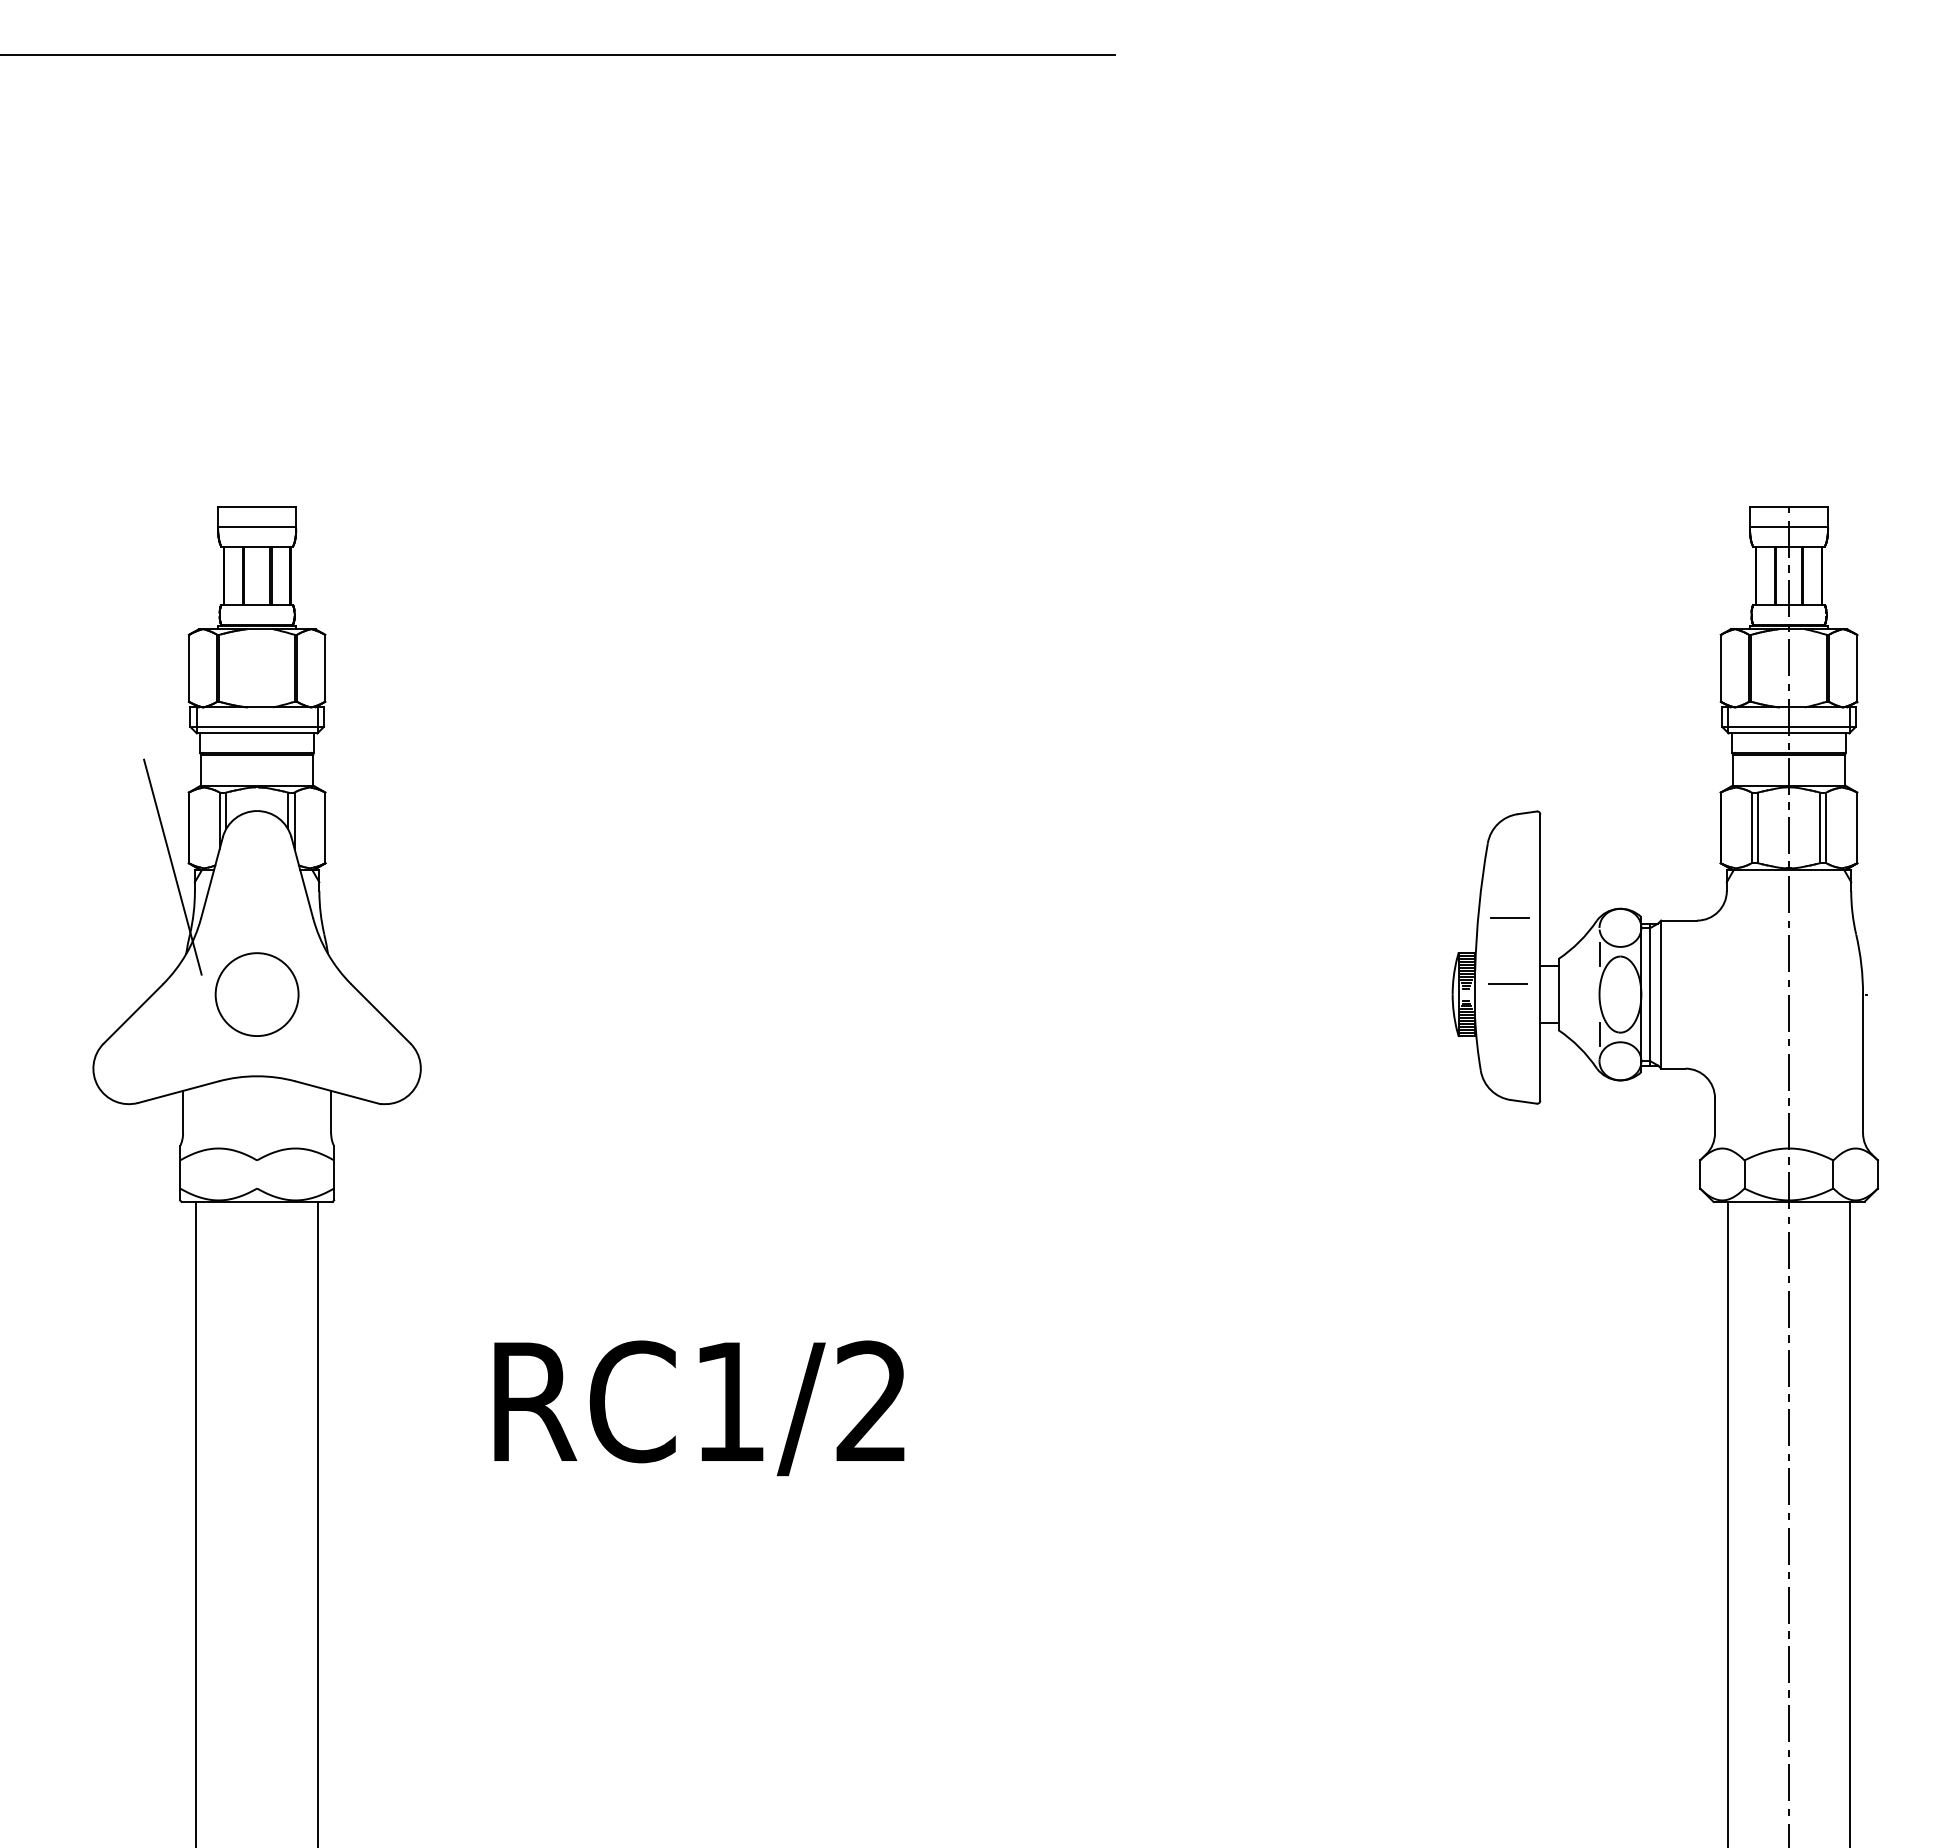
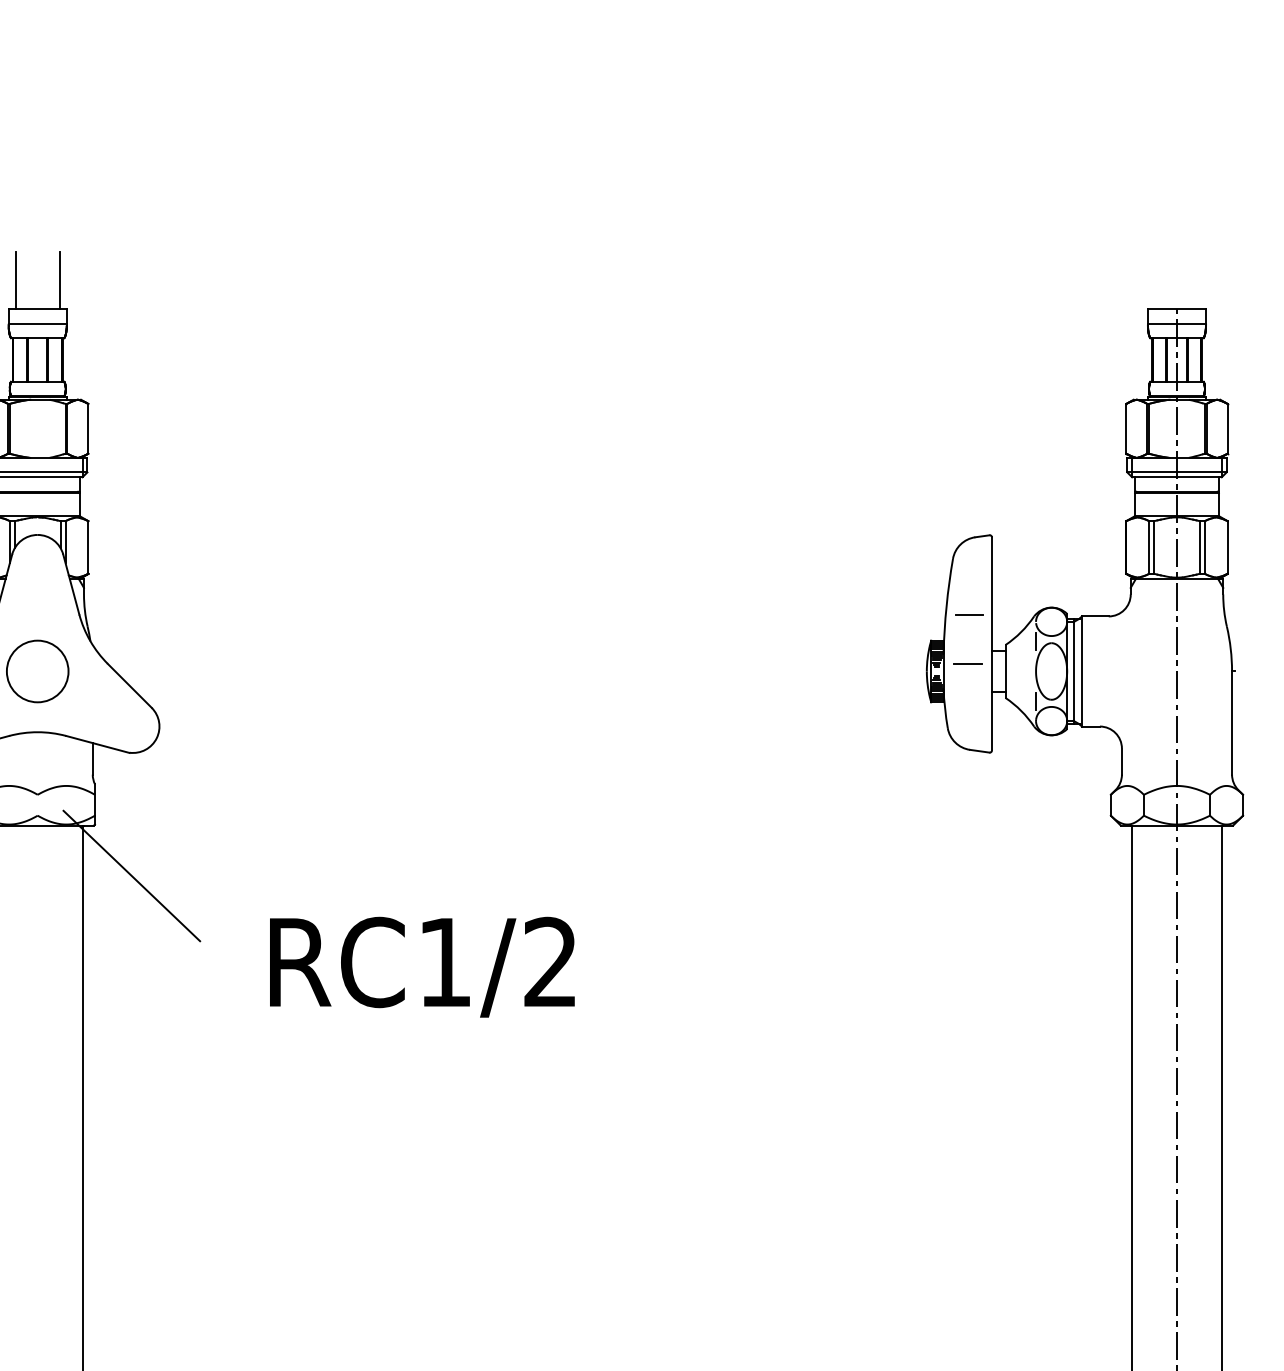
line: (227, 469) -> (15, 280), added
line: (286, 469) -> (59, 280), added
line: (383, 1269) -> (131, 875), added
text: (699, 1408) -> (422, 967), moved

